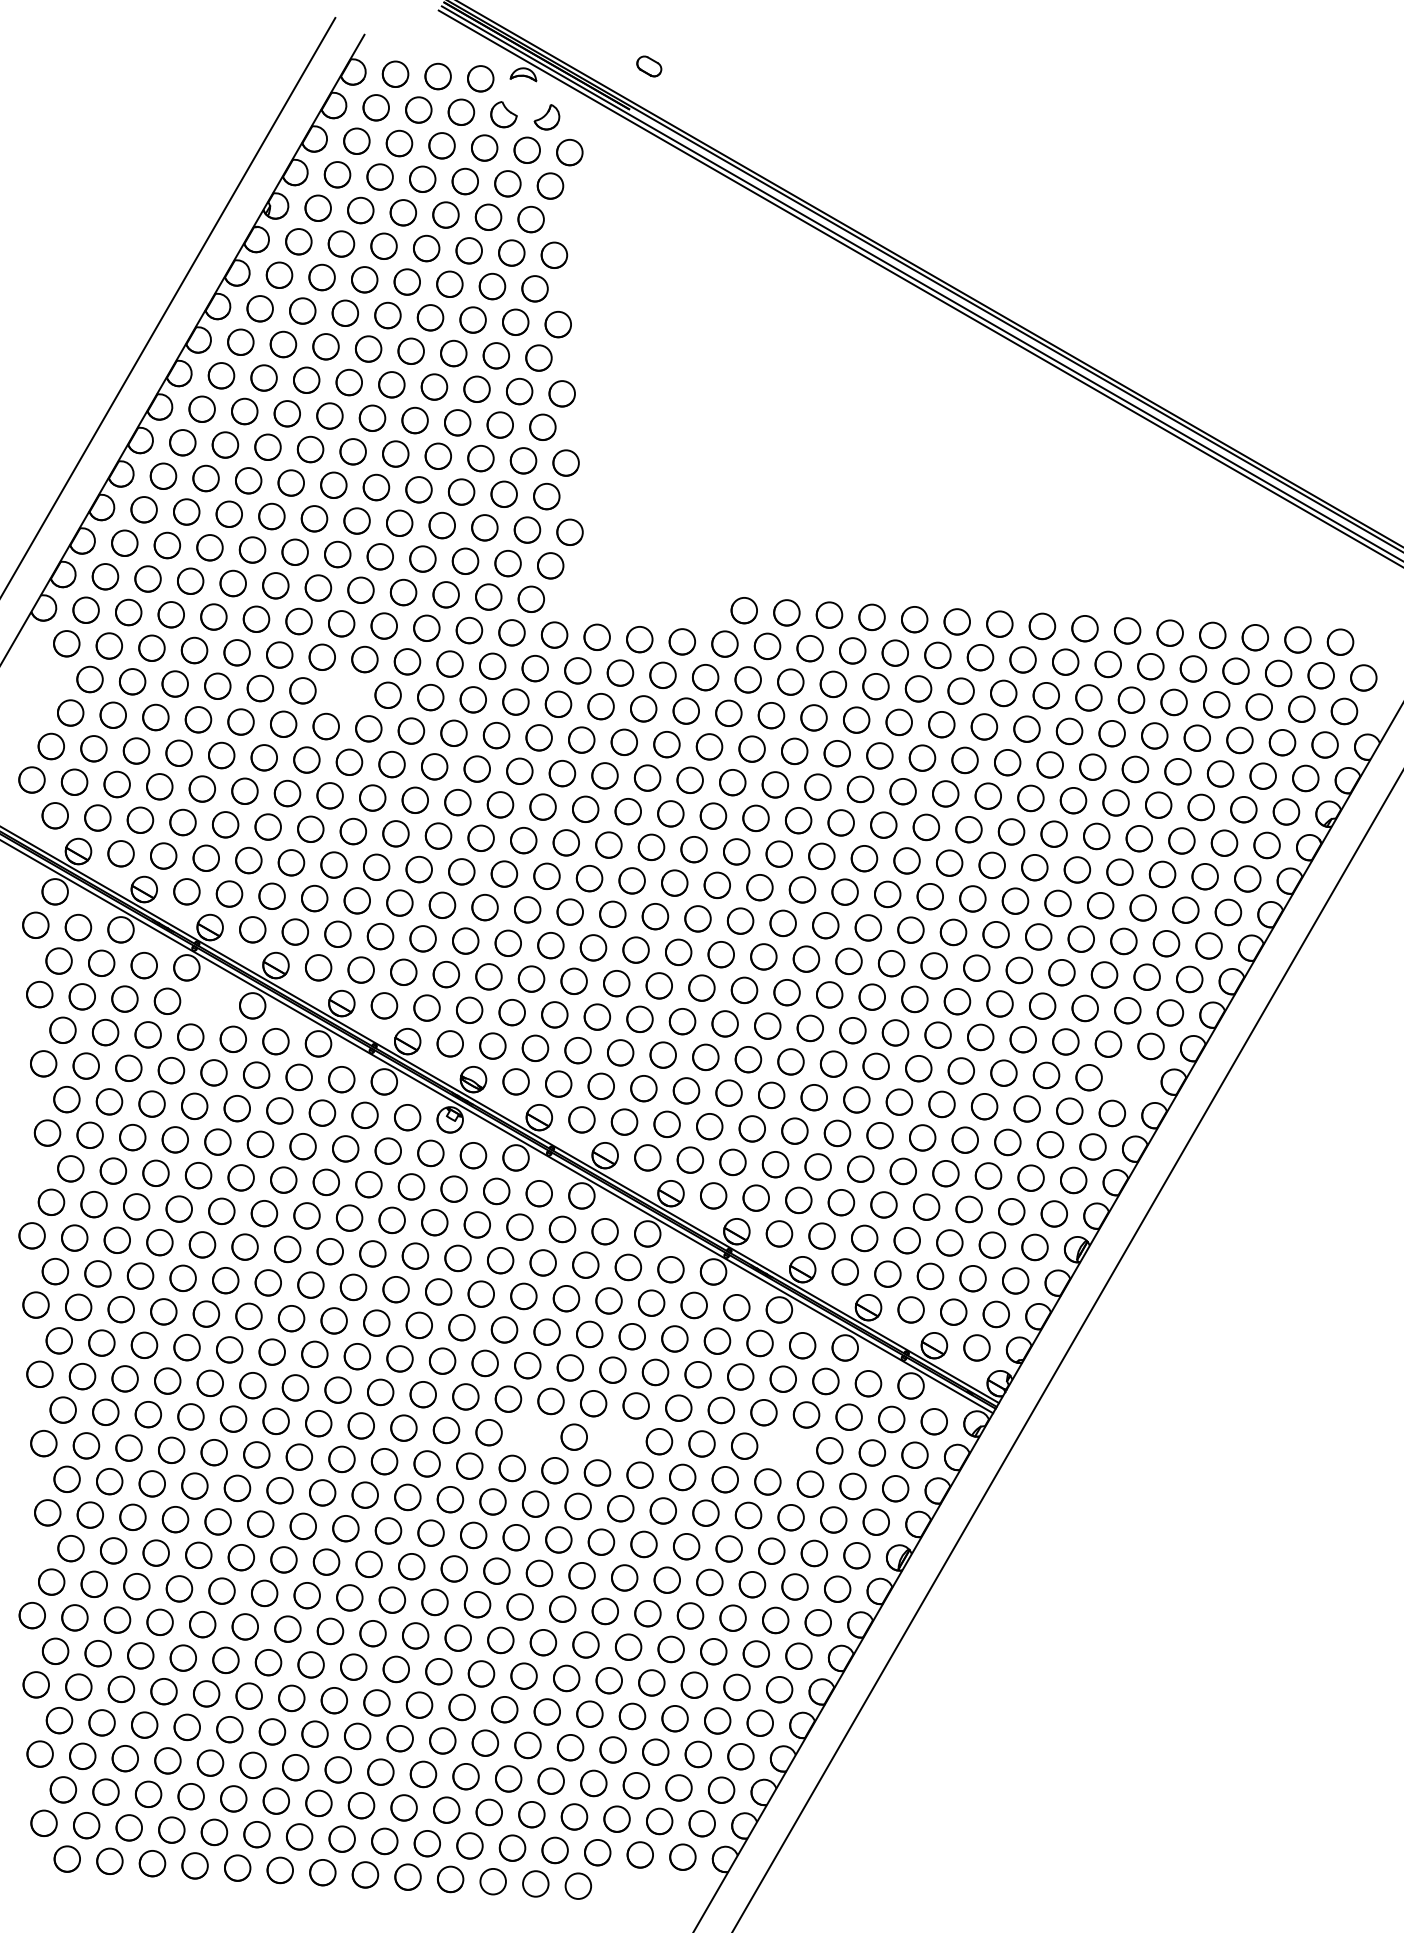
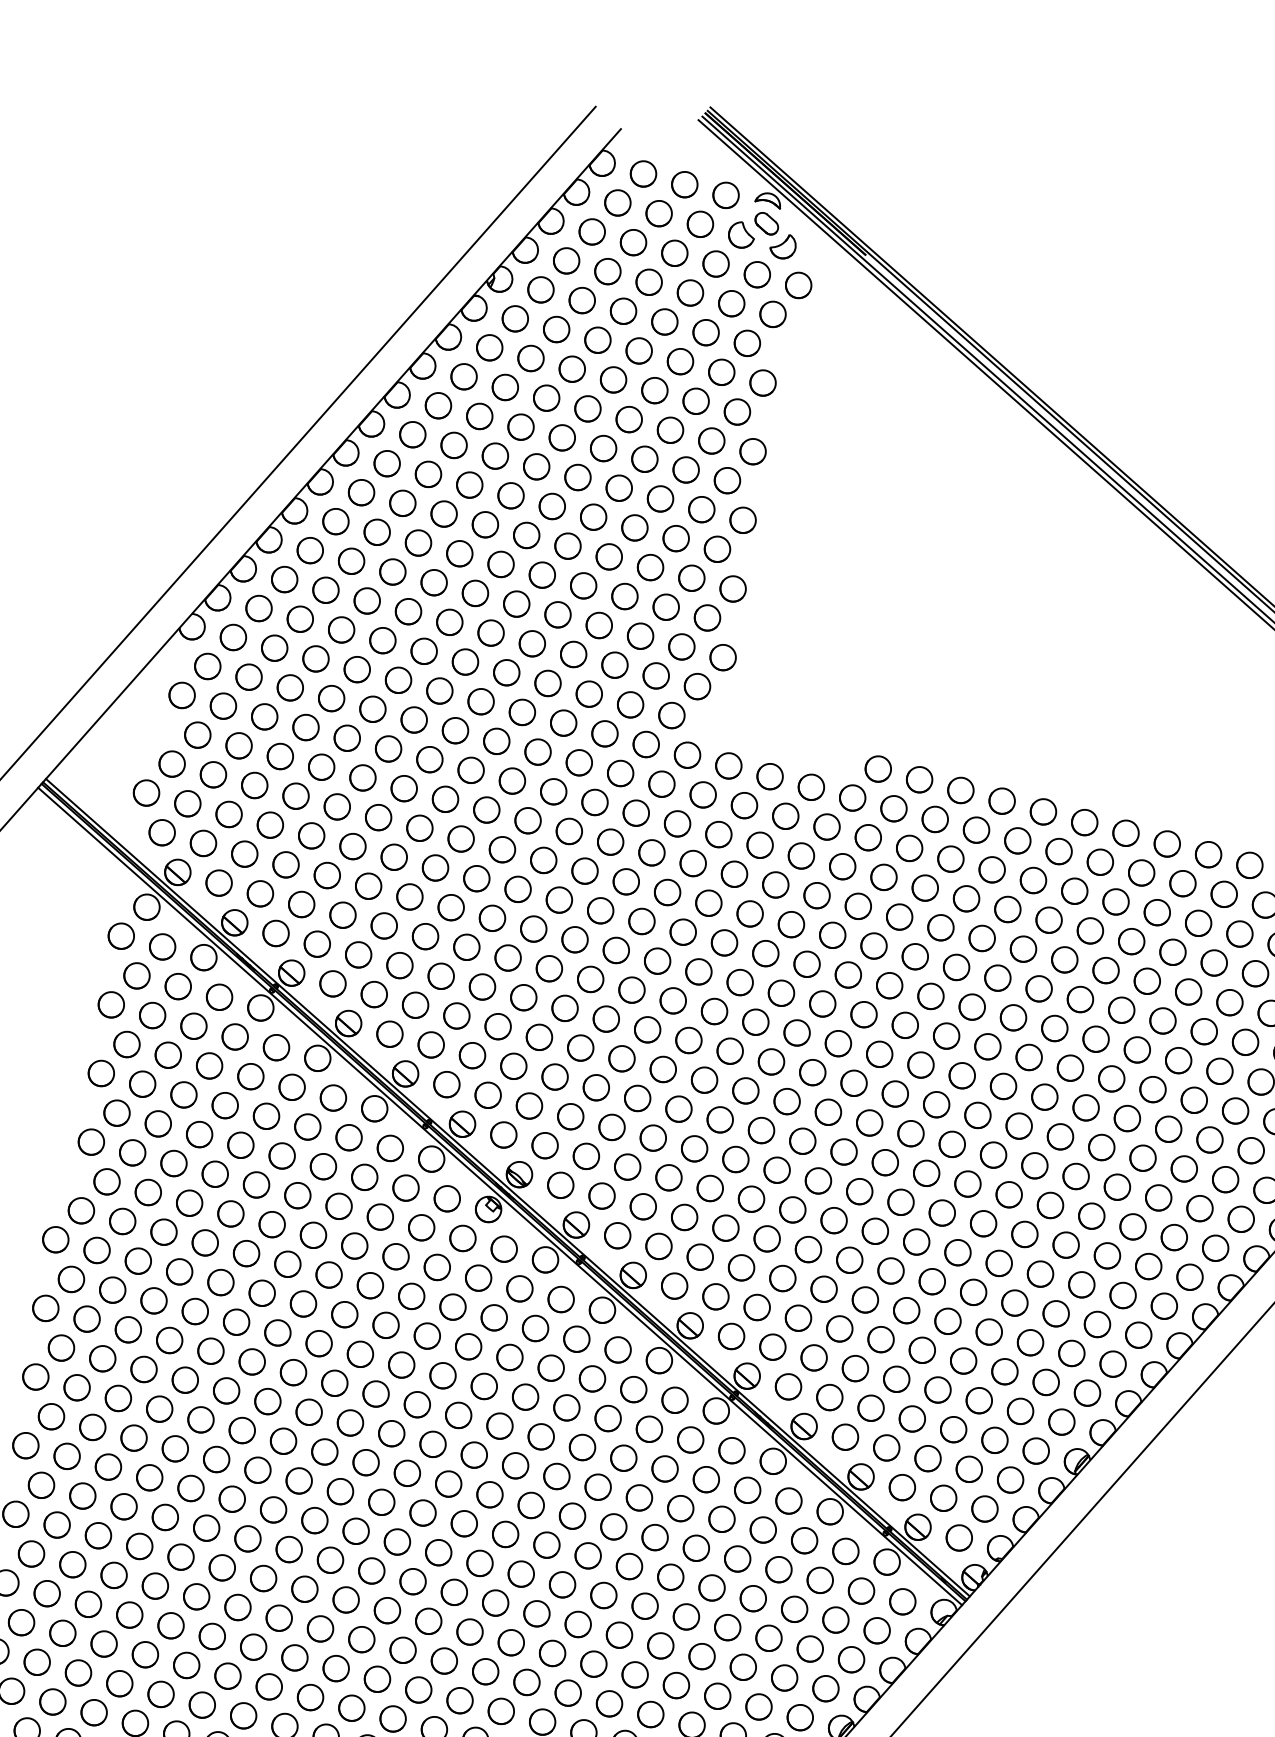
part: (649, 66) -> (766, 223), moved
part: (47, 676) -> (182, 694), added
part: (345, 692) -> (471, 769), added
circle: (209, 1003) -> (275, 1047), added
circle: (1131, 1079) -> (1164, 1305), added
circle: (531, 1434) -> (505, 1533), added
part: (616, 1439) -> (587, 1555), added
part: (786, 1448) -> (752, 1598), added

